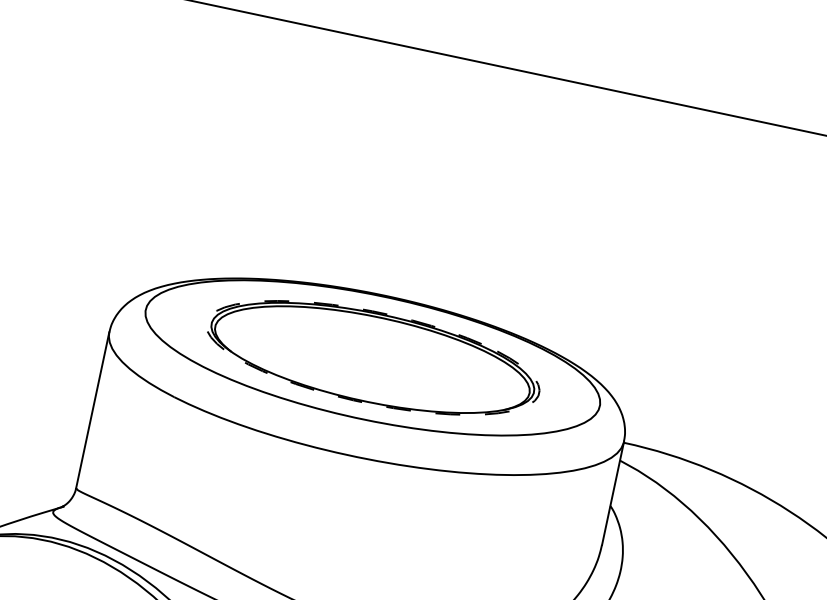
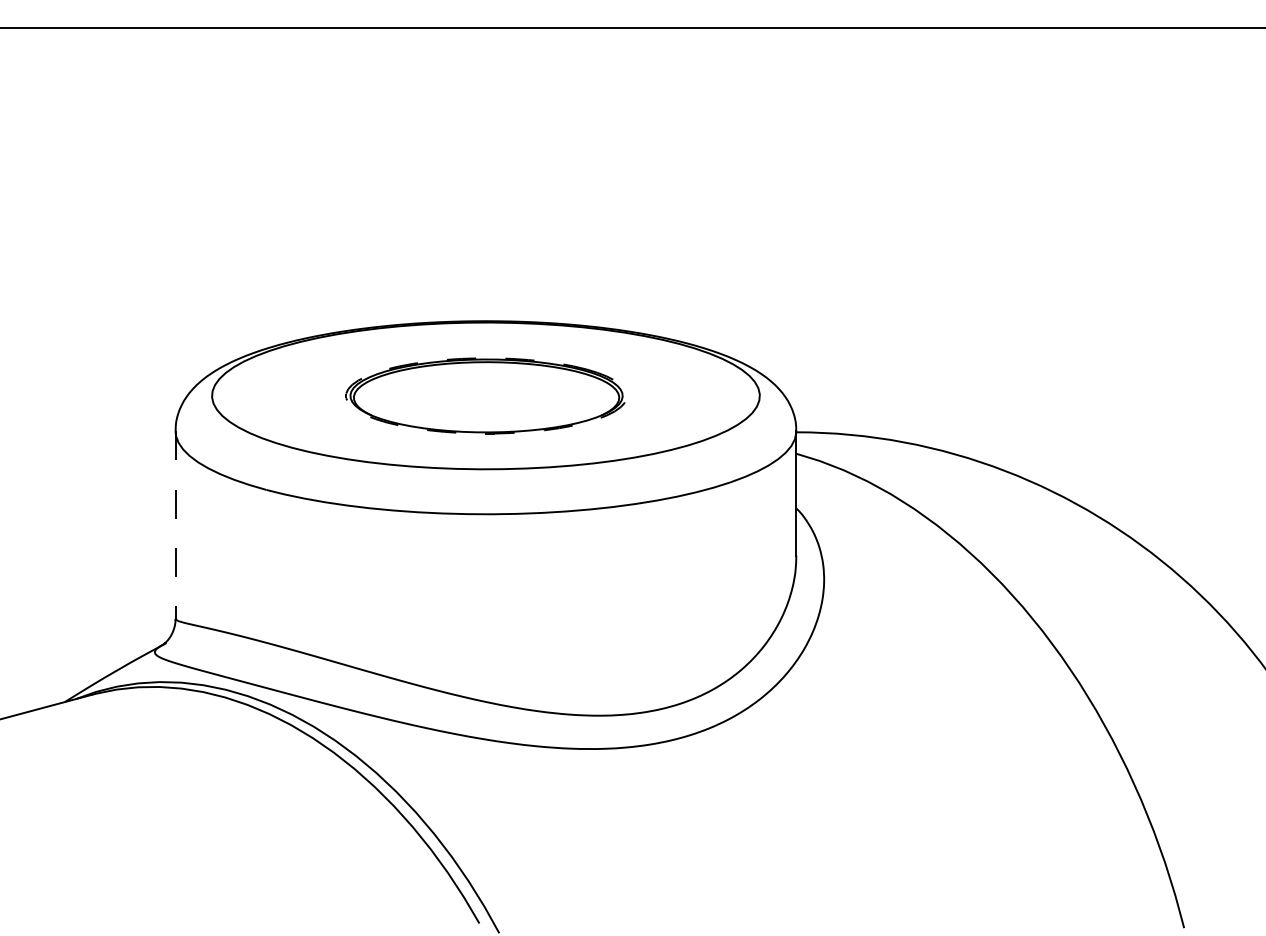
part: (374, 357) -> (487, 395), size x0.7
line: (92, 409) -> (175, 524), solid -> dashed

